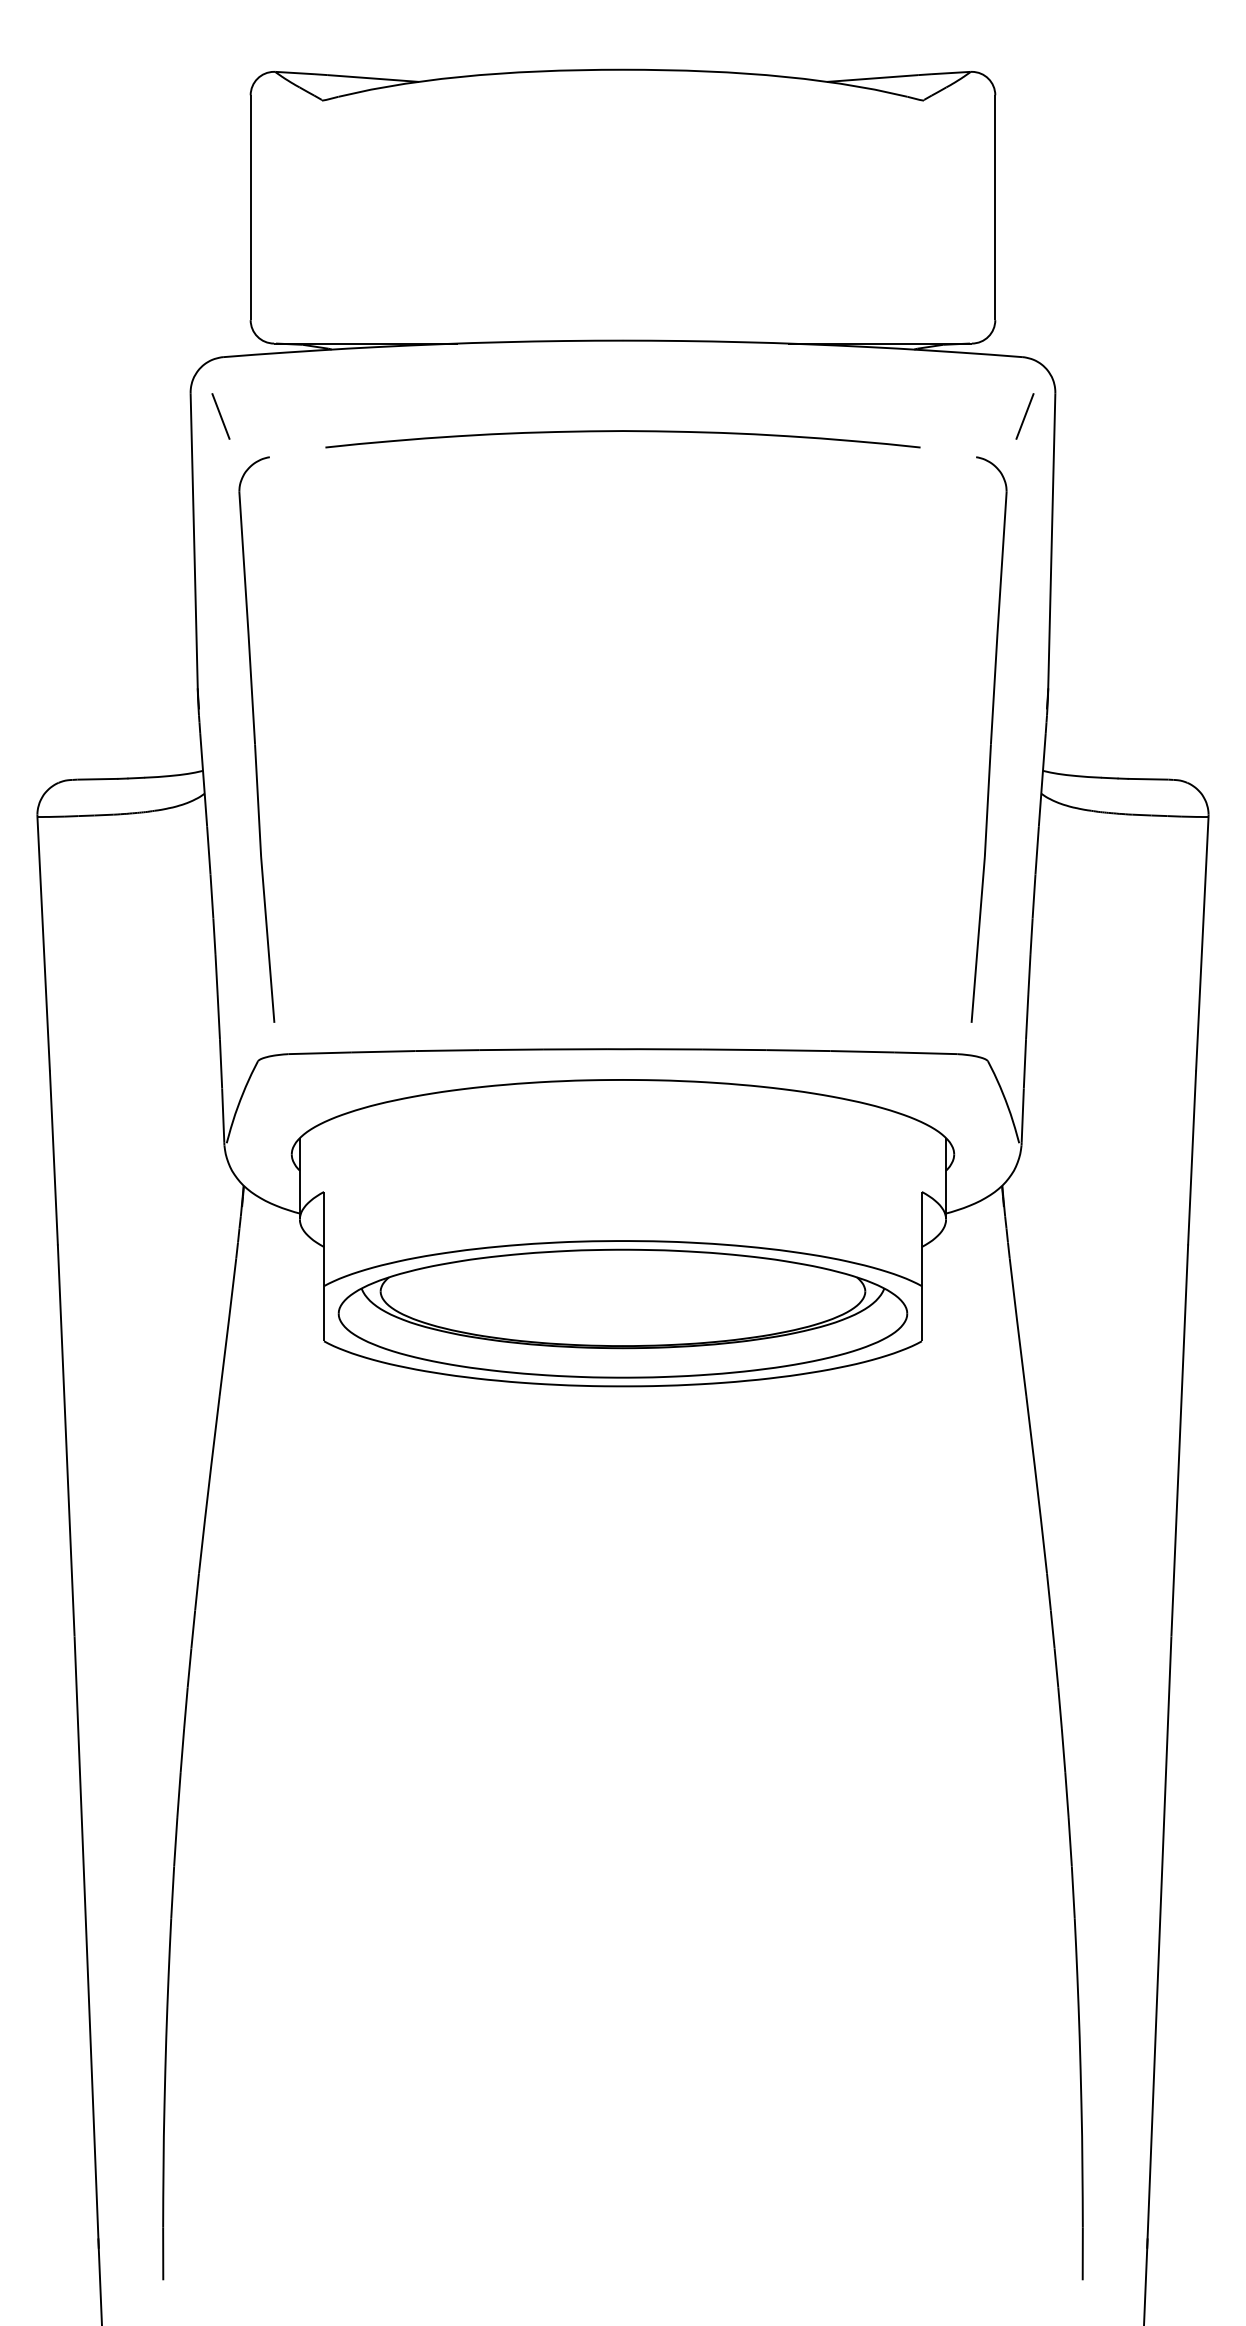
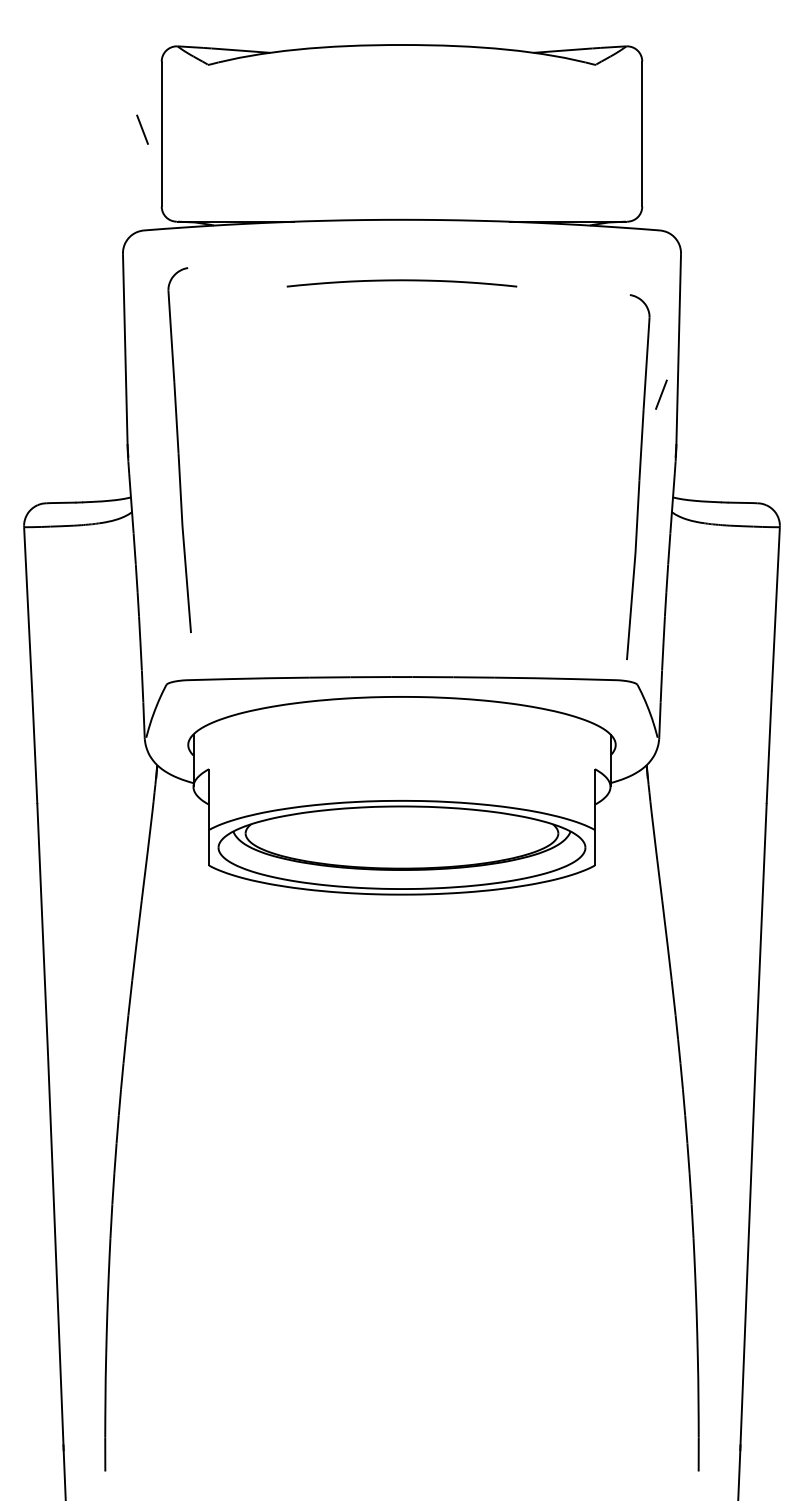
line: (220, 416) -> (142, 129), moved
line: (1025, 416) -> (661, 394), moved
part: (622, 439) -> (401, 283), size x0.6
part: (256, 738) -> (179, 449), moved

